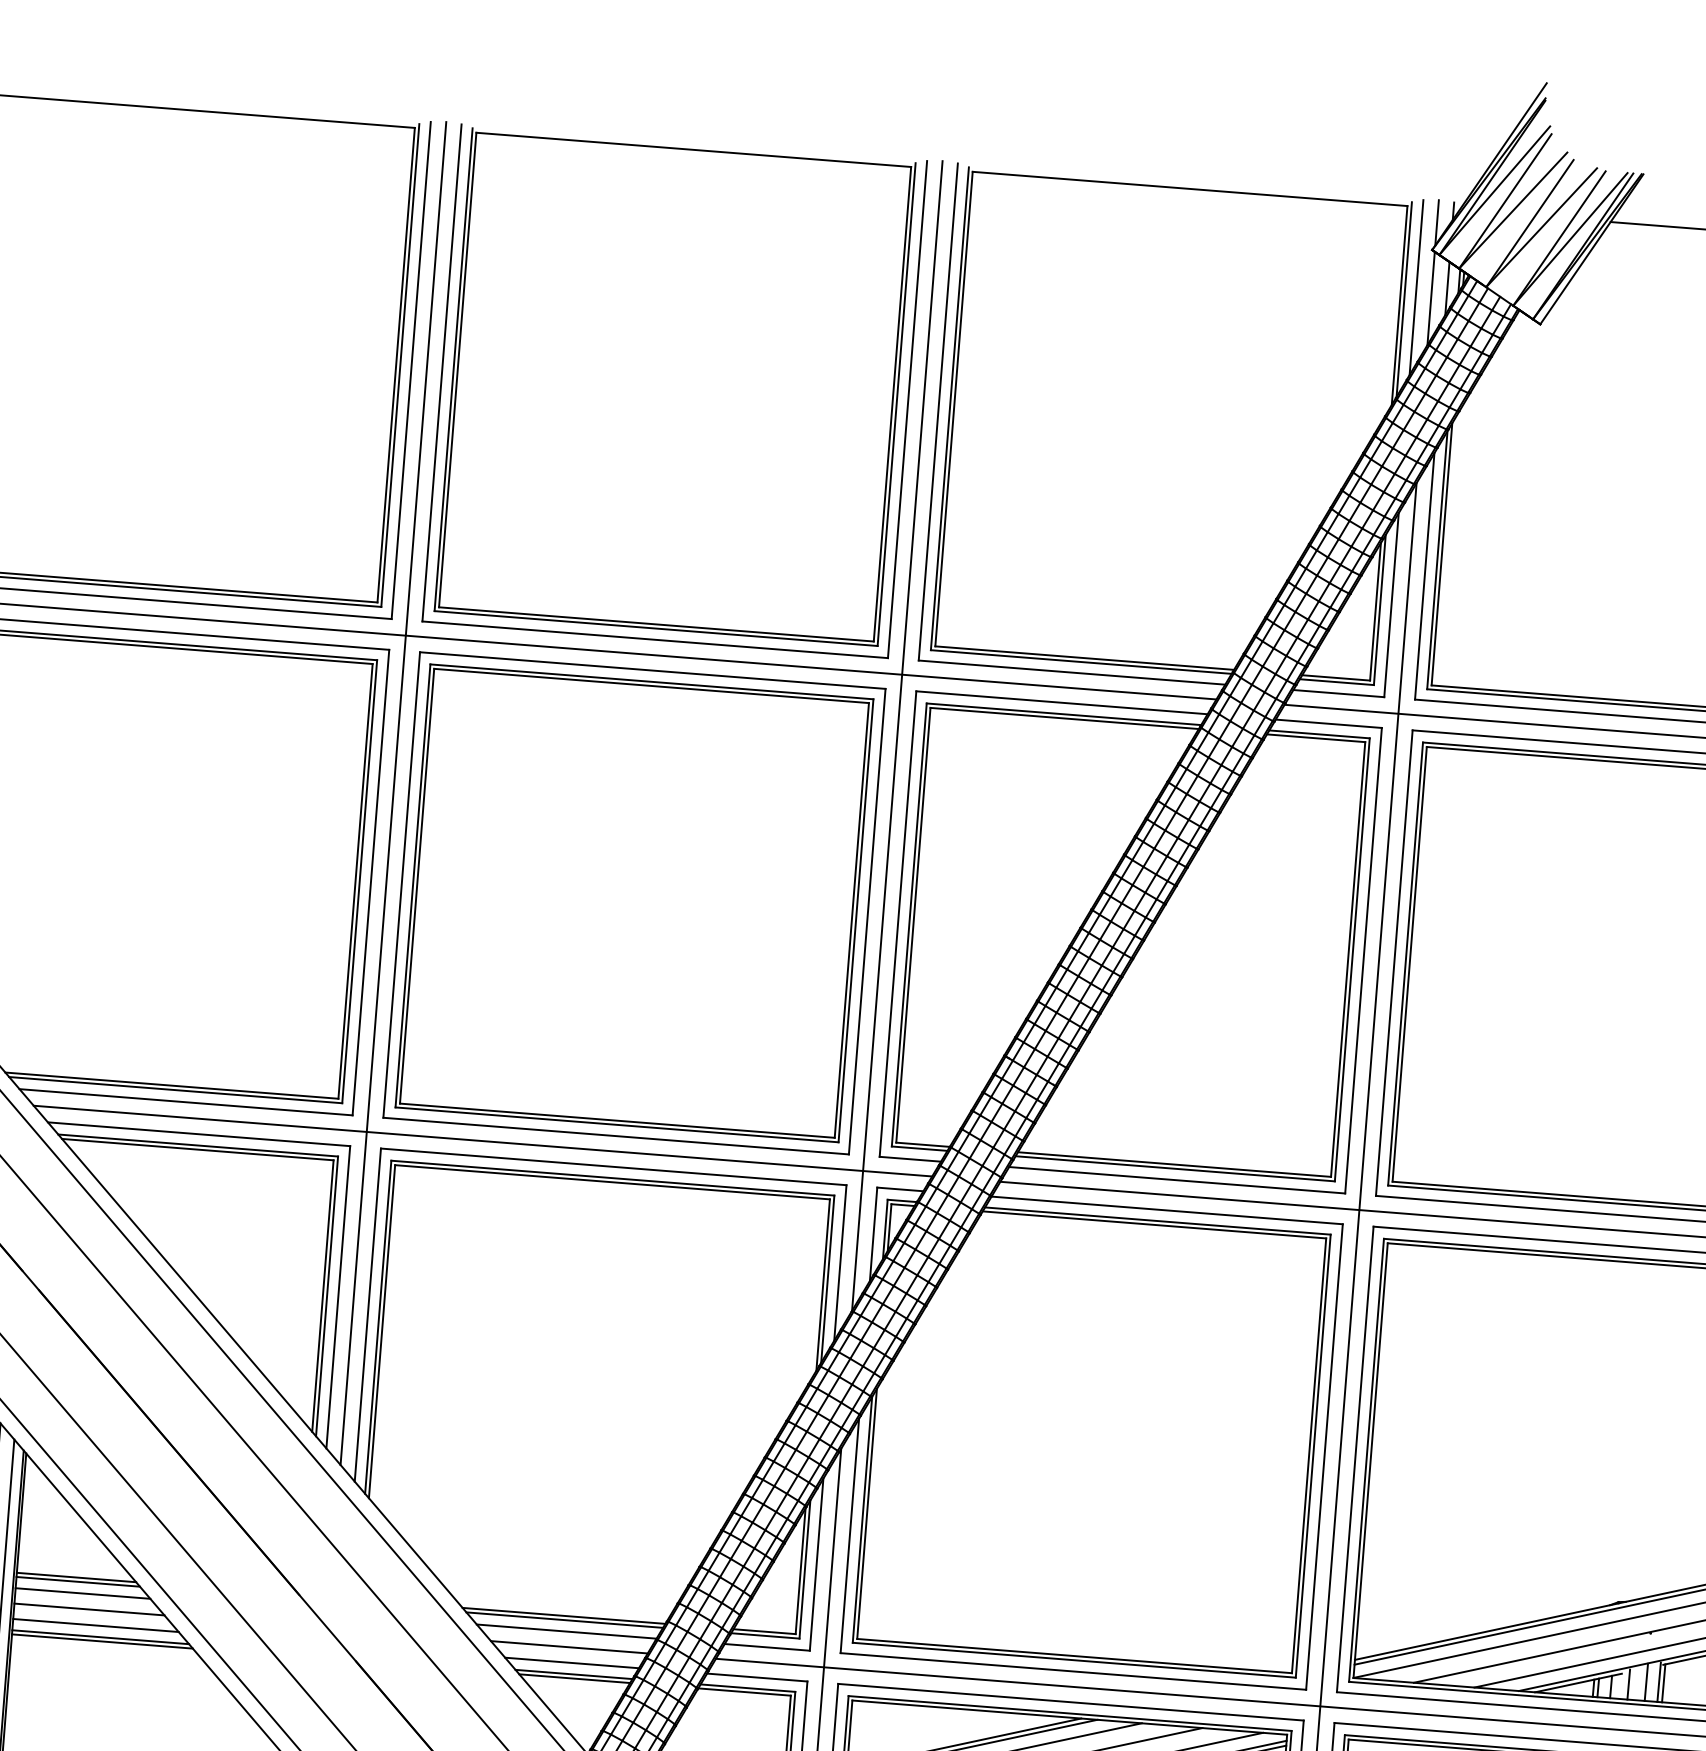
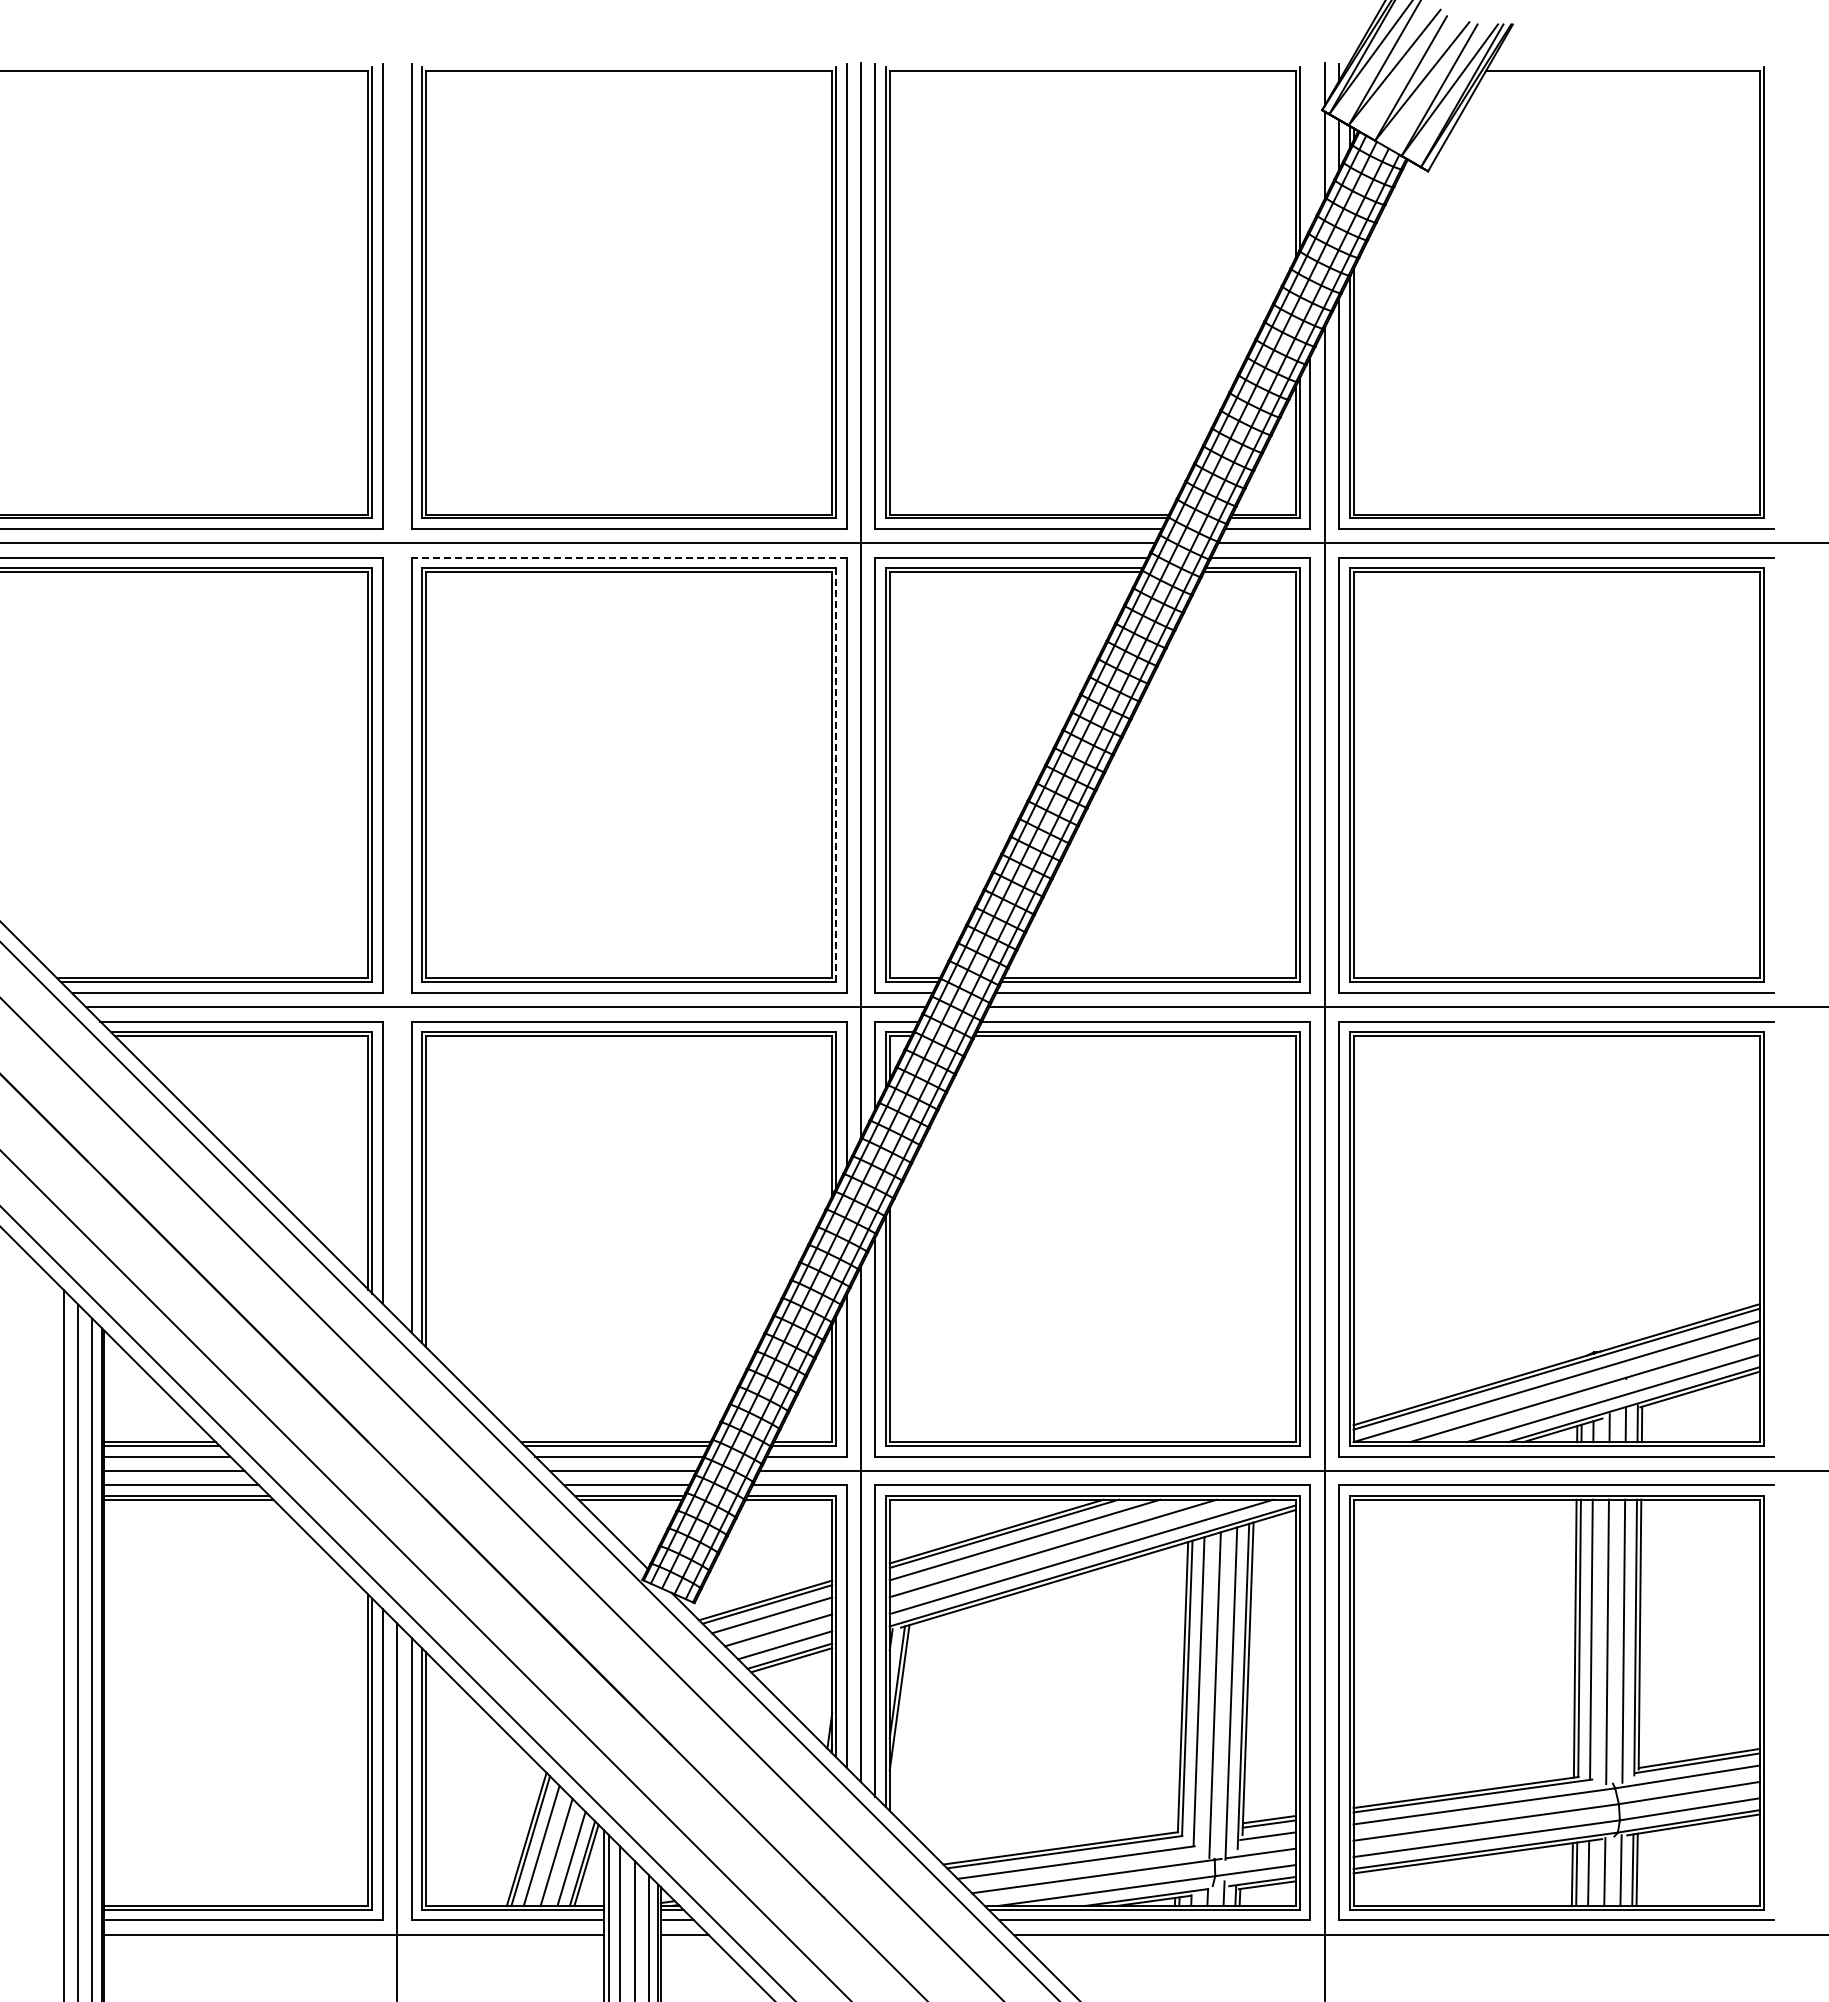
line: (1416, 286) -> (1310, 145), removed
line: (653, 670) -> (629, 557), solid -> dashed
line: (393, 793) -> (397, 690), removed
line: (856, 921) -> (836, 775), solid -> dashed

